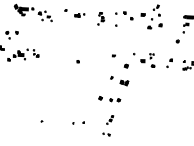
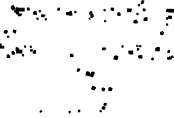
part: (101, 18) -> (91, 15), size x0.6
part: (169, 62) -> (155, 52), size x1.6
part: (119, 81) -> (85, 73), moved

